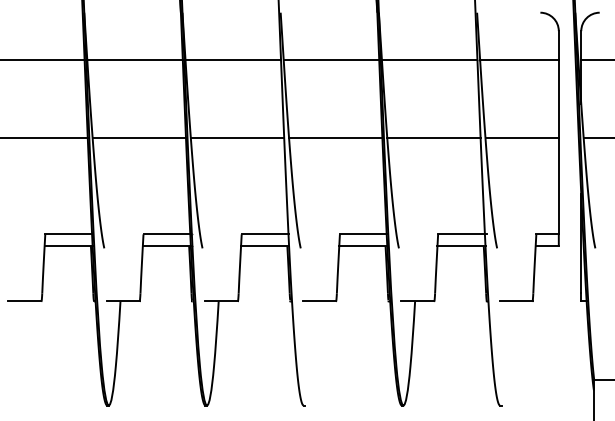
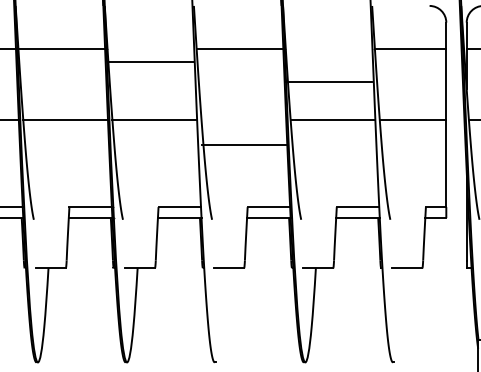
line: (233, 59) -> (151, 62), moved
line: (429, 59) -> (328, 81), moved
line: (335, 138) -> (243, 144), moved

